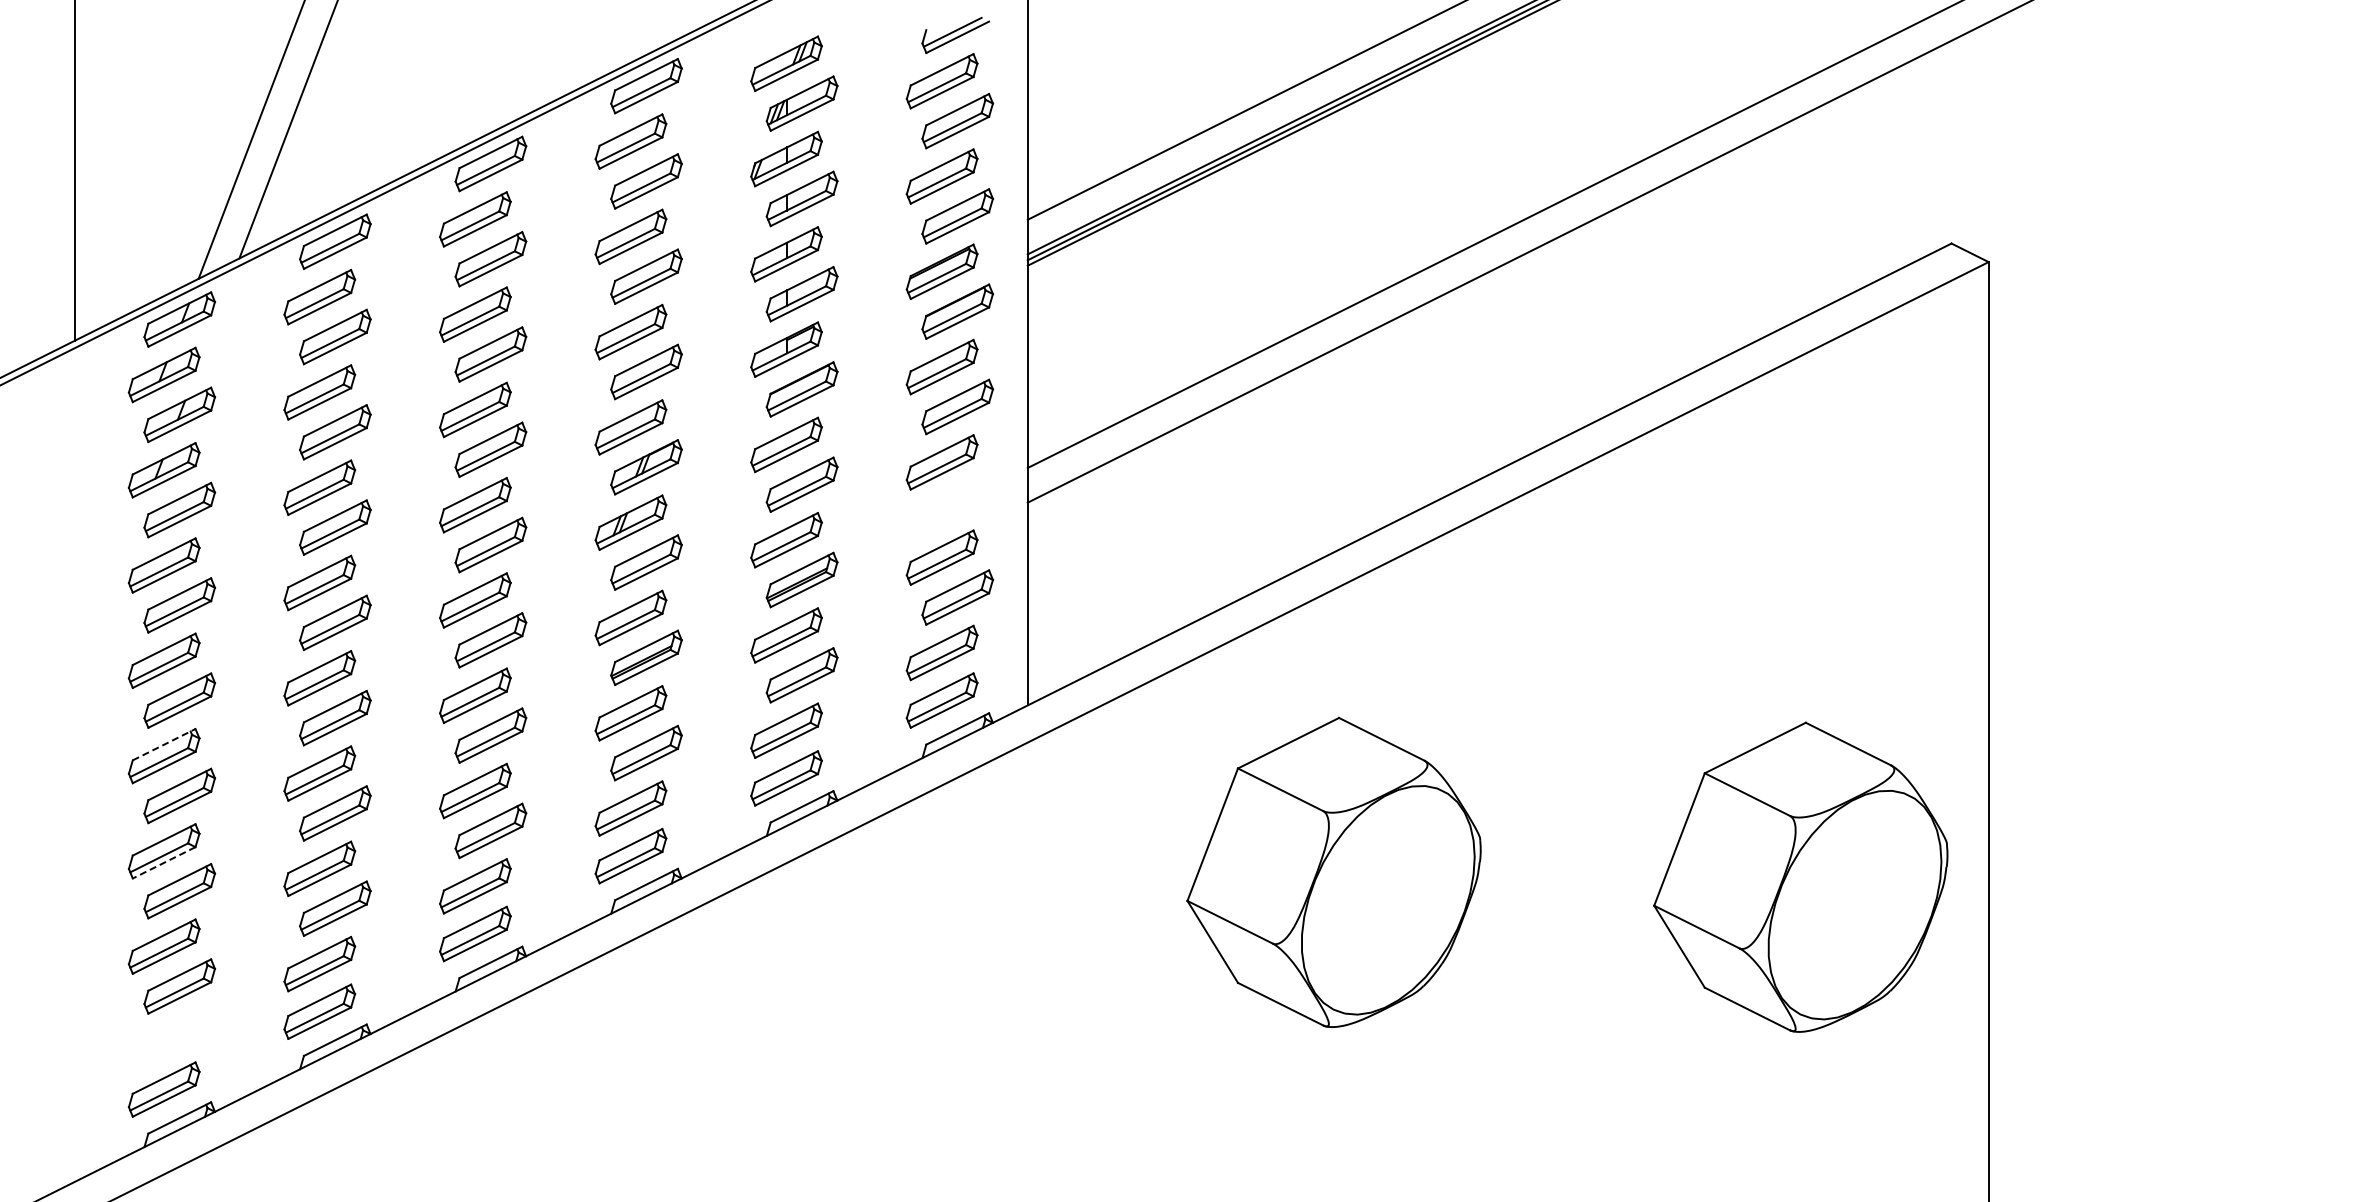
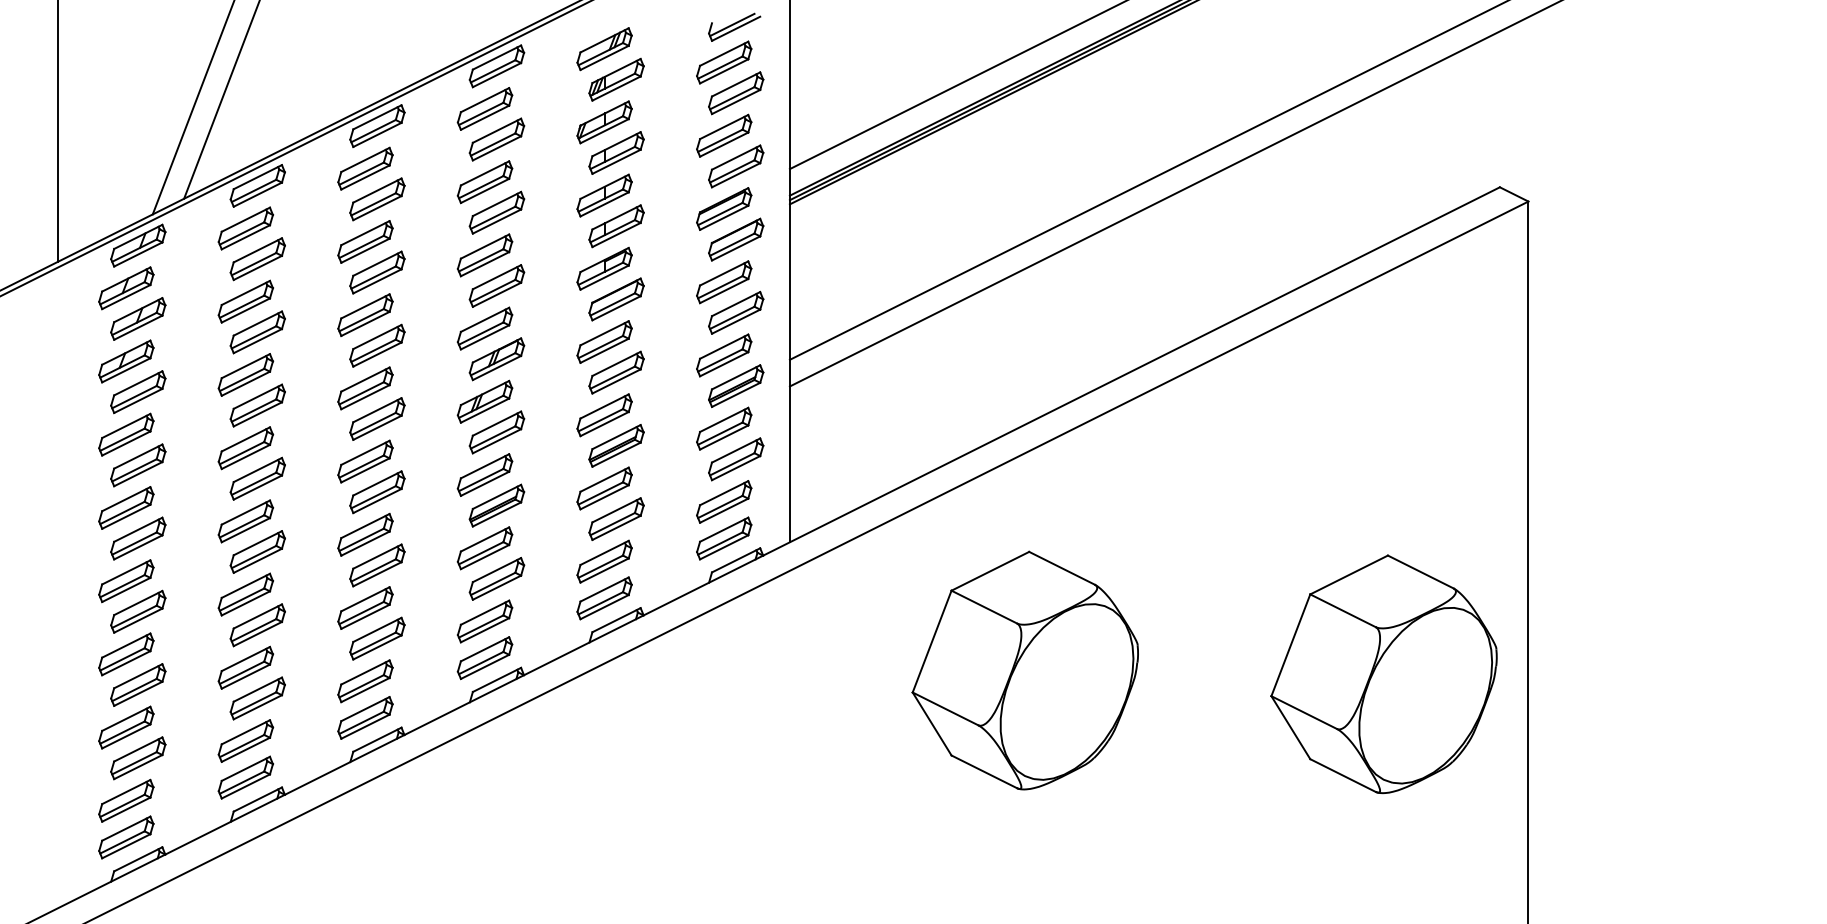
part: (957, 502) -> (735, 386), added
line: (164, 744) -> (126, 572), dashed -> solid
line: (163, 863) -> (125, 663), dashed -> solid
part: (163, 1041) -> (125, 800), added

